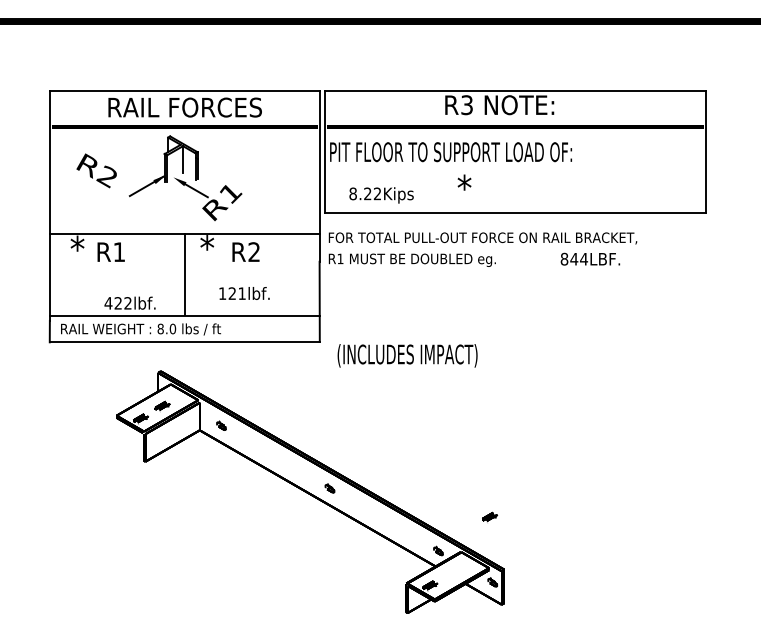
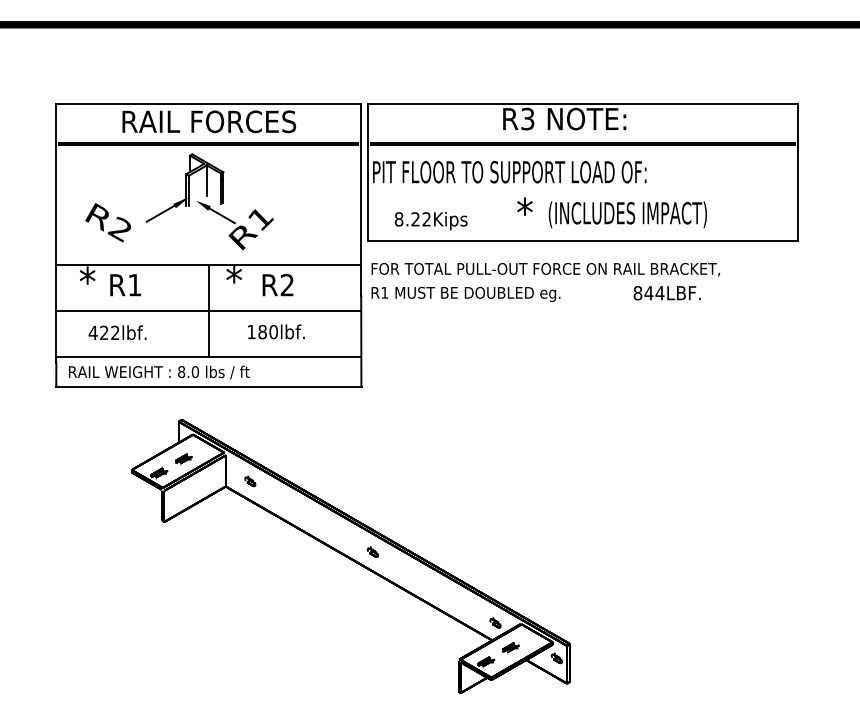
text: (96, 170) -> (107, 222), moved
line: (184, 274) -> (208, 310), added
text: (236, 293) -> (267, 331), 121lbf. -> 180lbf.
text: (129, 302) -> (116, 331), moved
text: (407, 355) -> (627, 214), moved
part: (489, 516) -> (510, 647), moved

